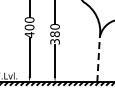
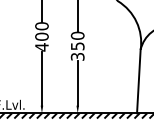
text: (54, 34) -> (76, 46), 380 -> 350
line: (98, 59) -> (138, 81), dashed -> solid

